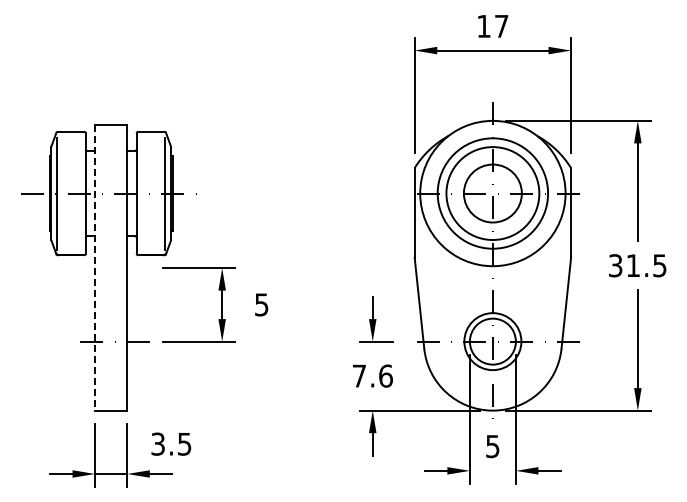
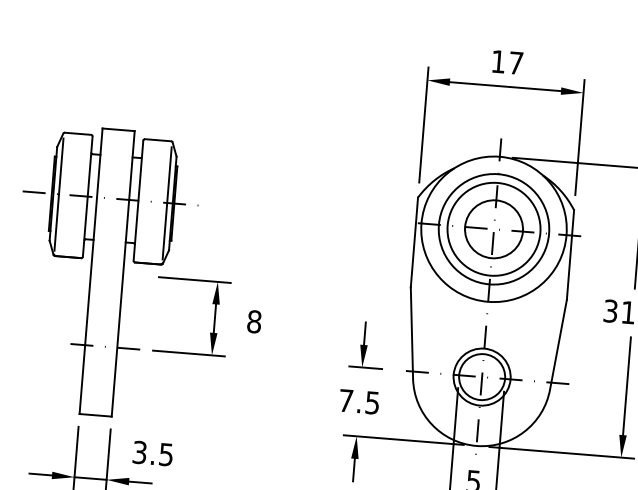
line: (95, 268) -> (91, 272), dashed -> solid
text: (261, 304) -> (254, 321), 5 -> 8
text: (386, 375) -> (373, 402), 7.6 -> 7.5

